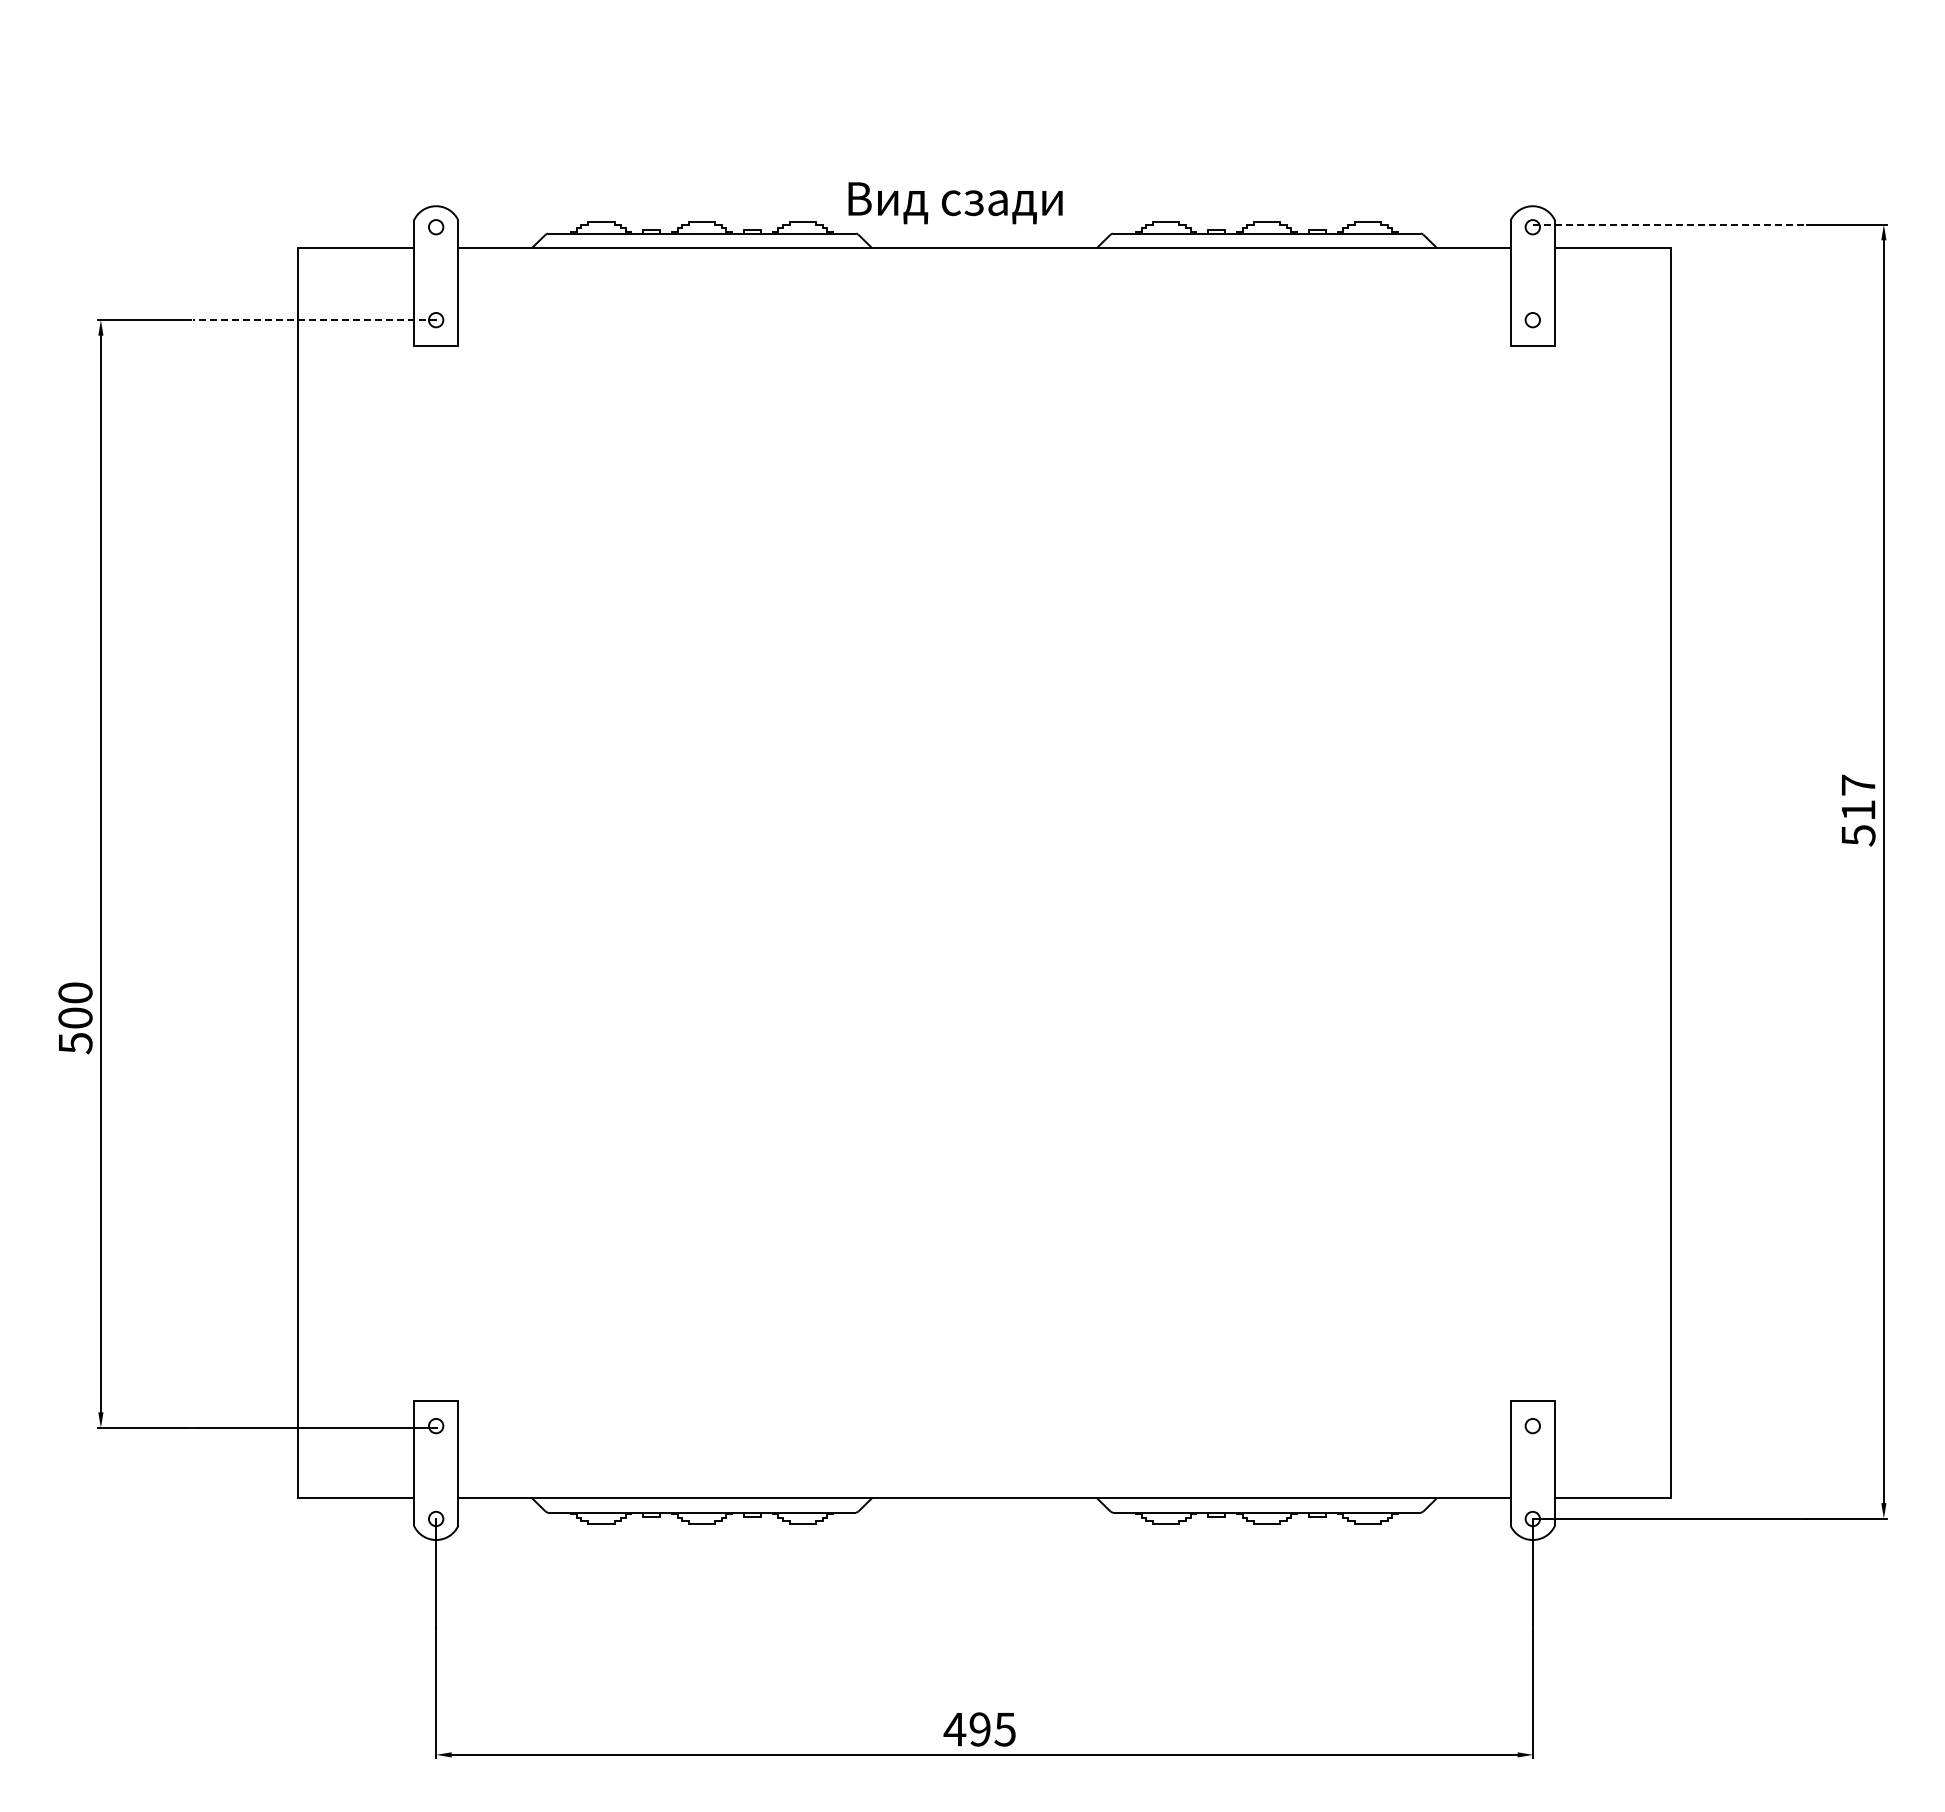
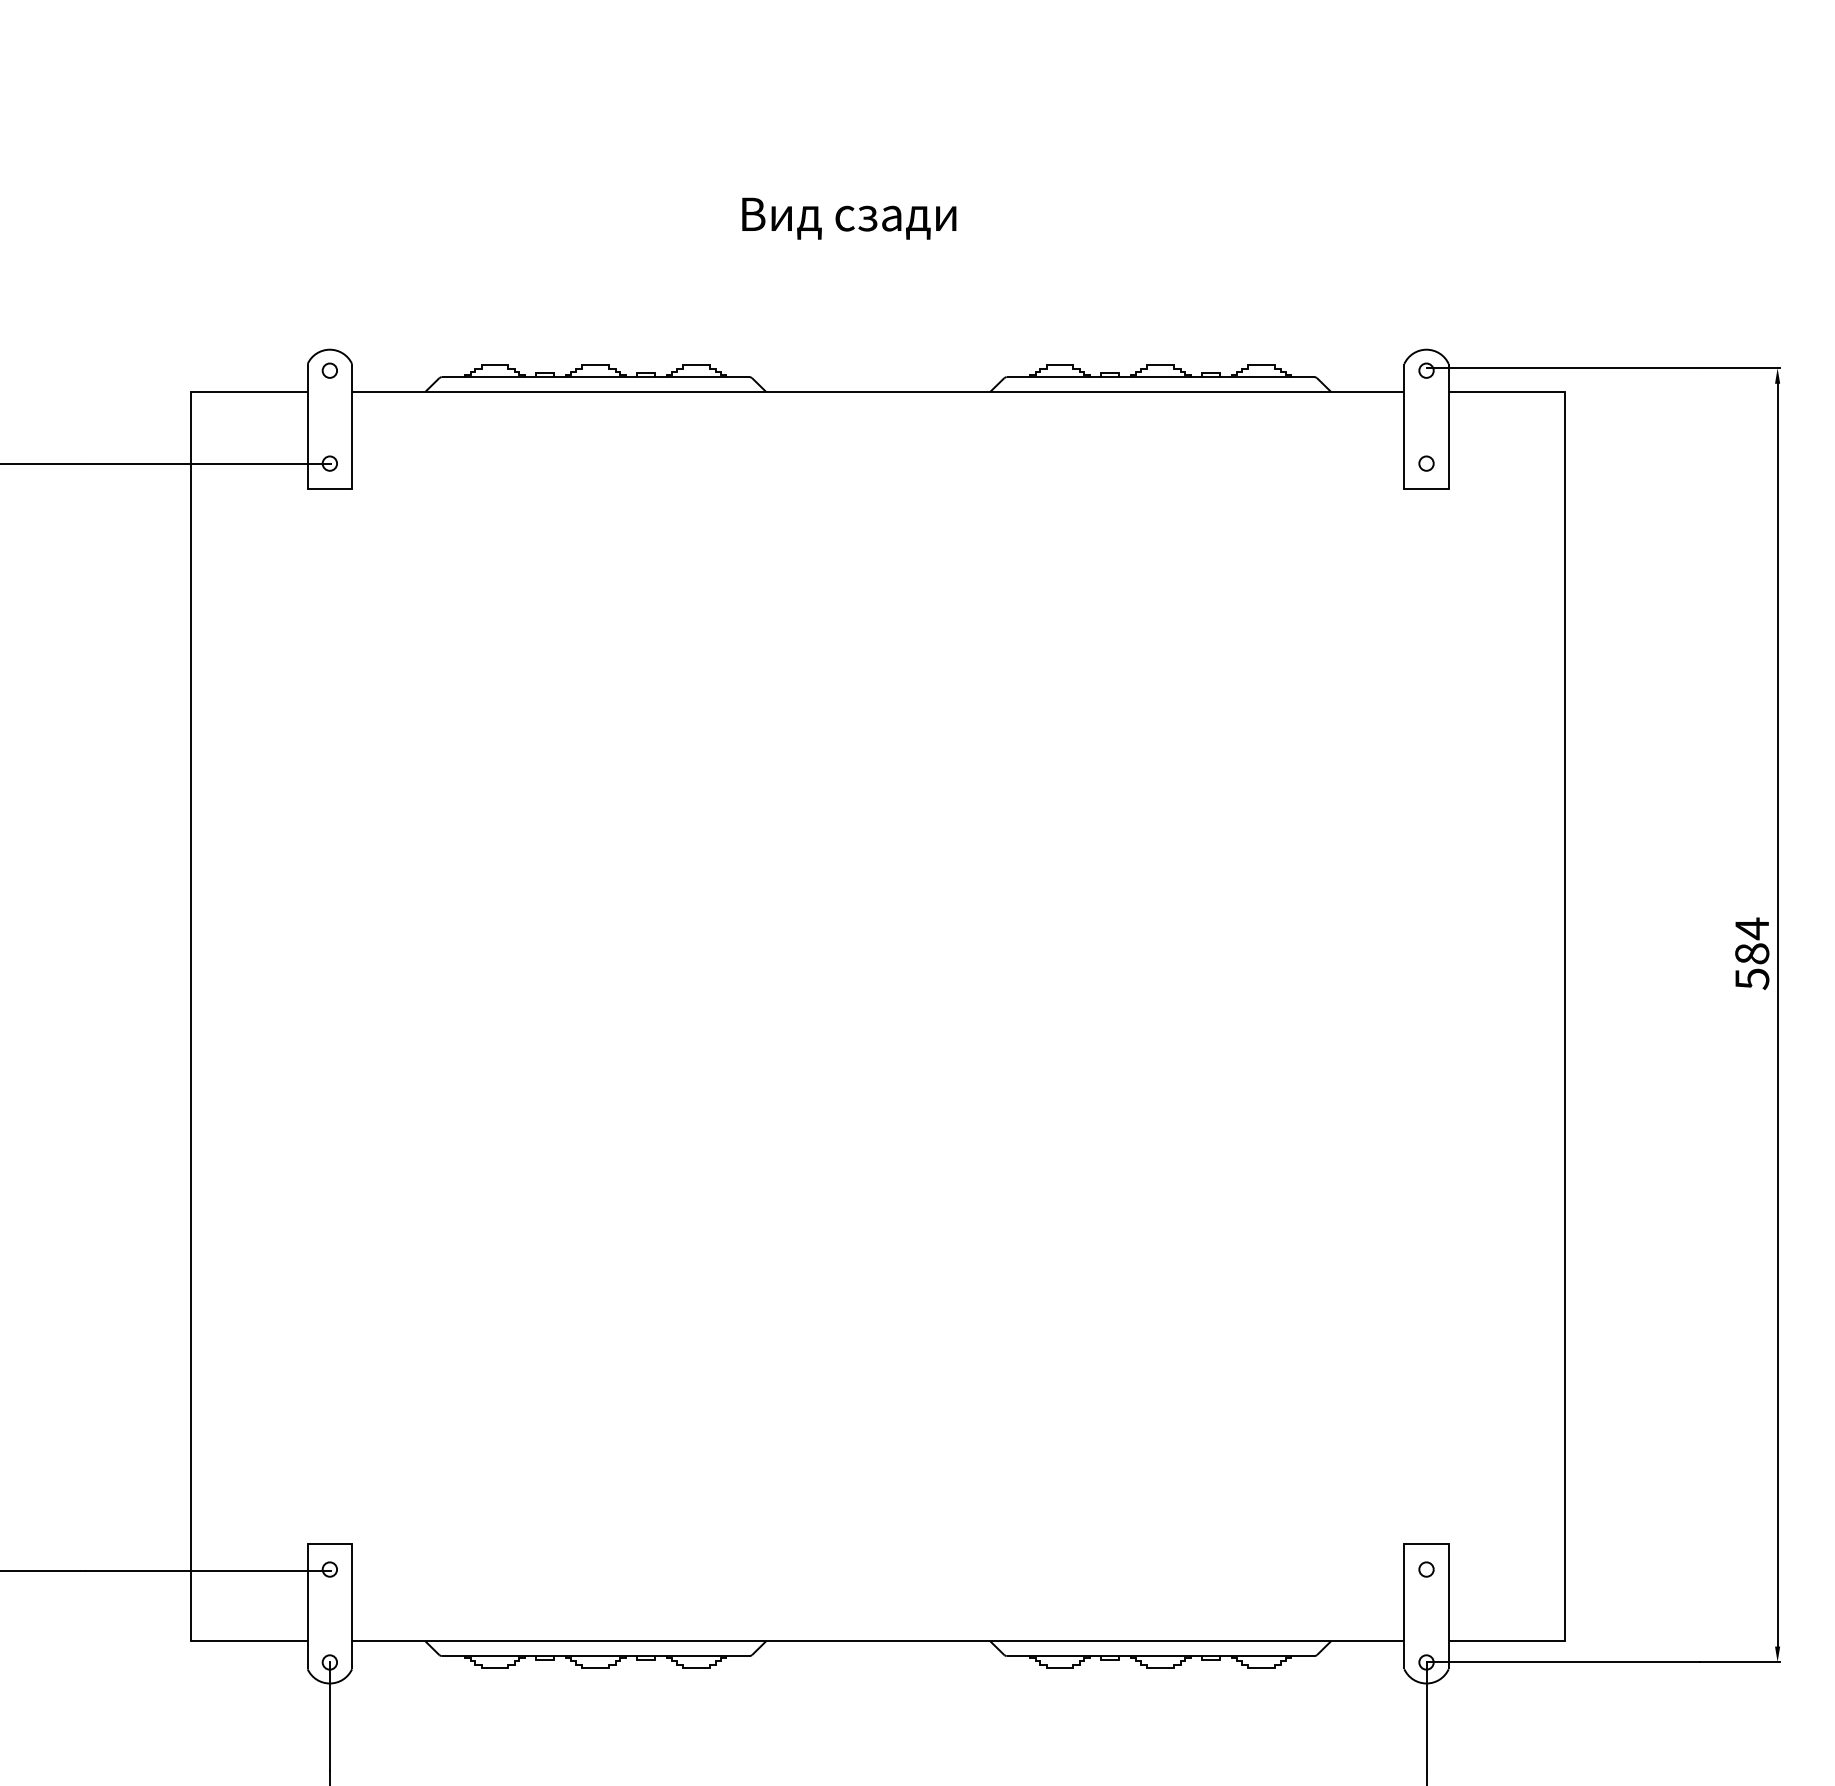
text: (955, 203) -> (849, 218), moved
line: (1670, 224) -> (1564, 367), dashed -> solid
line: (314, 320) -> (208, 463), dashed -> solid
text: (1858, 797) -> (1752, 940), 517 -> 584

